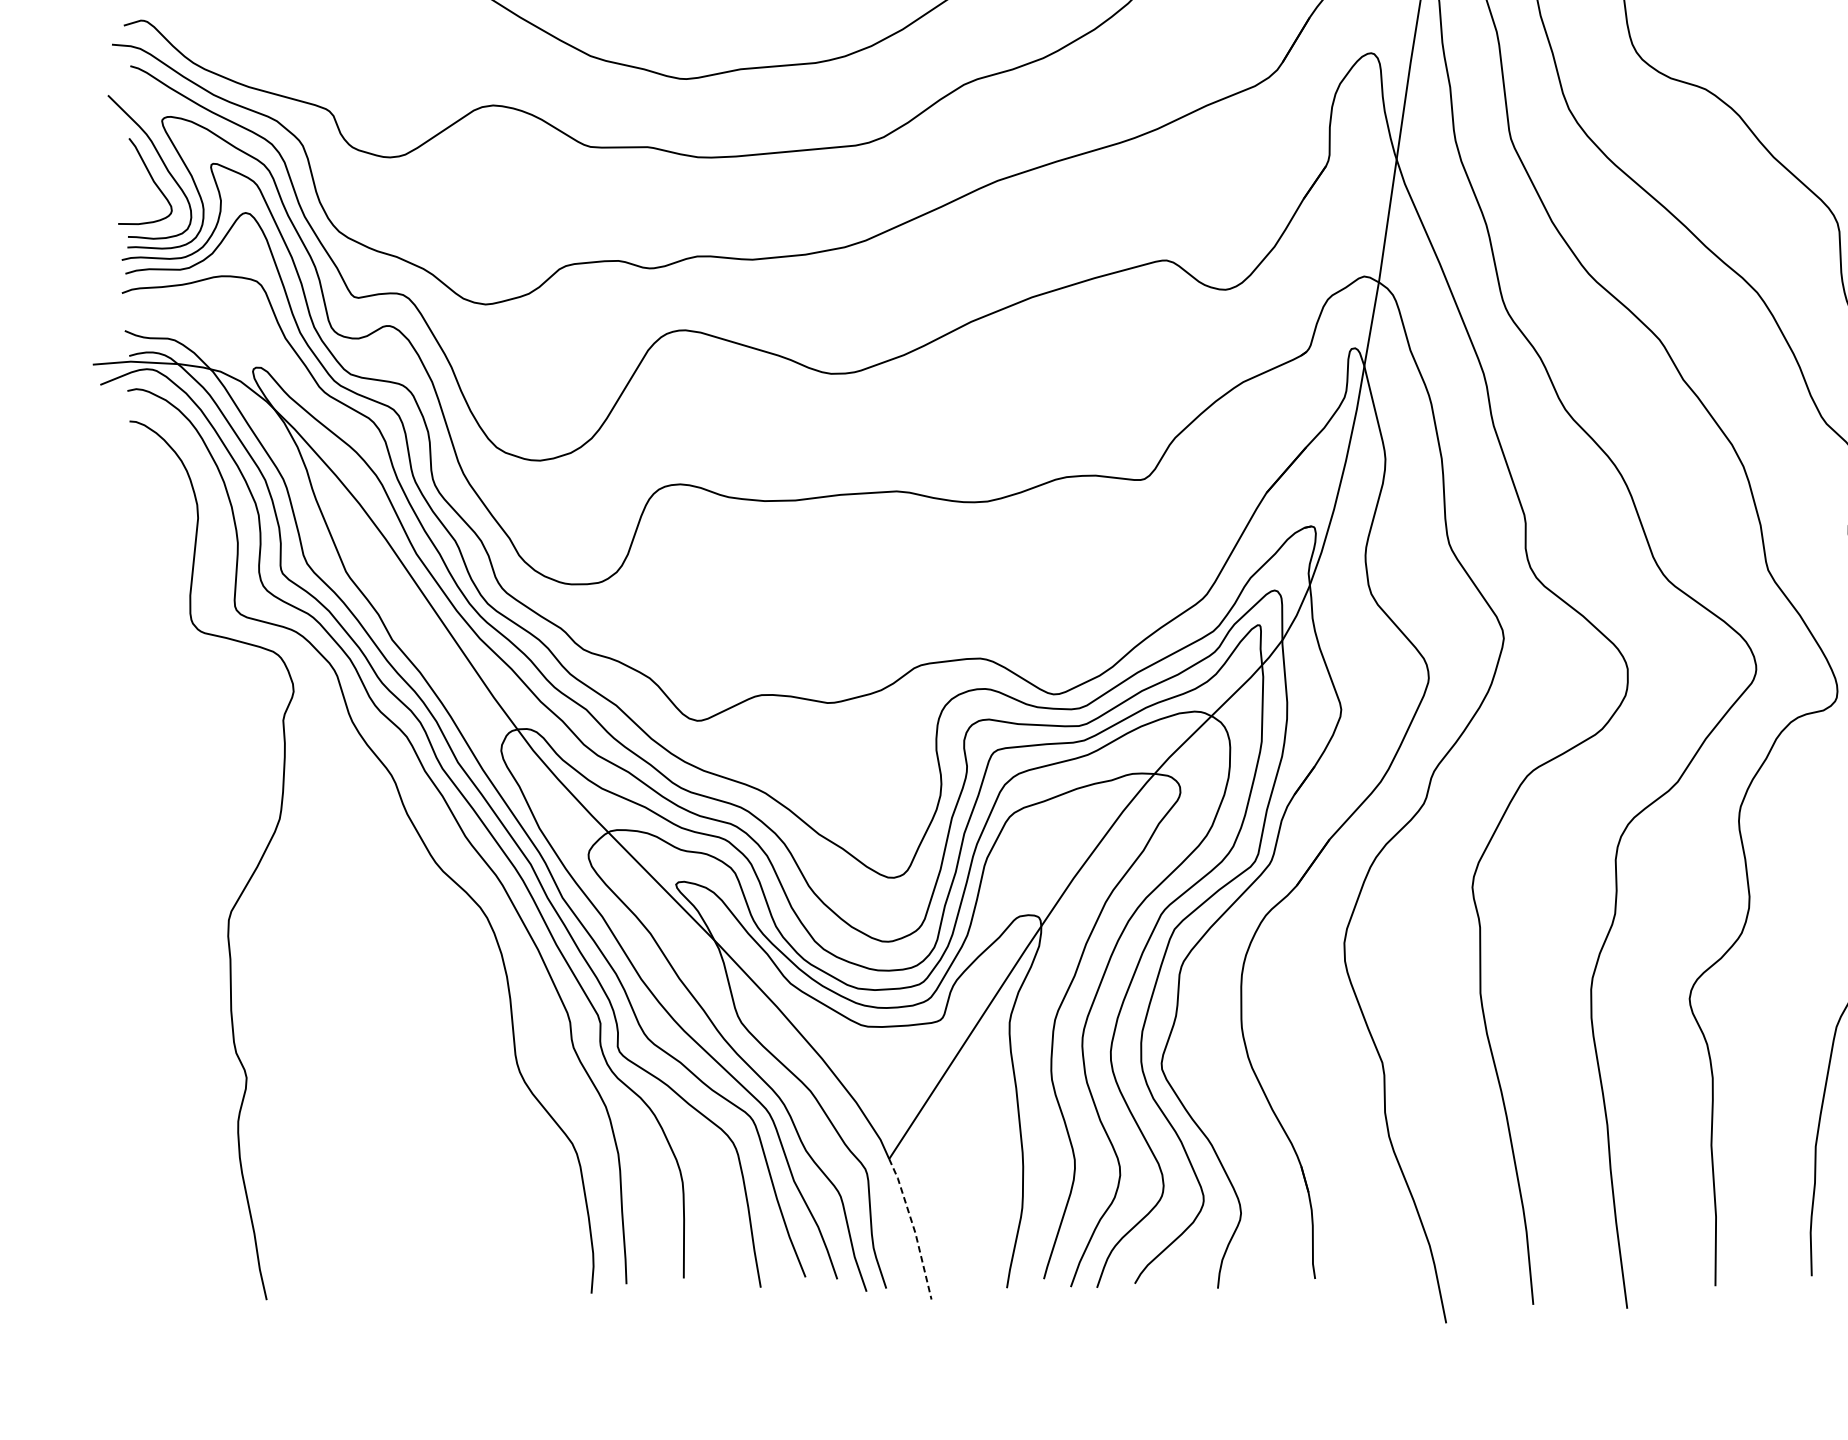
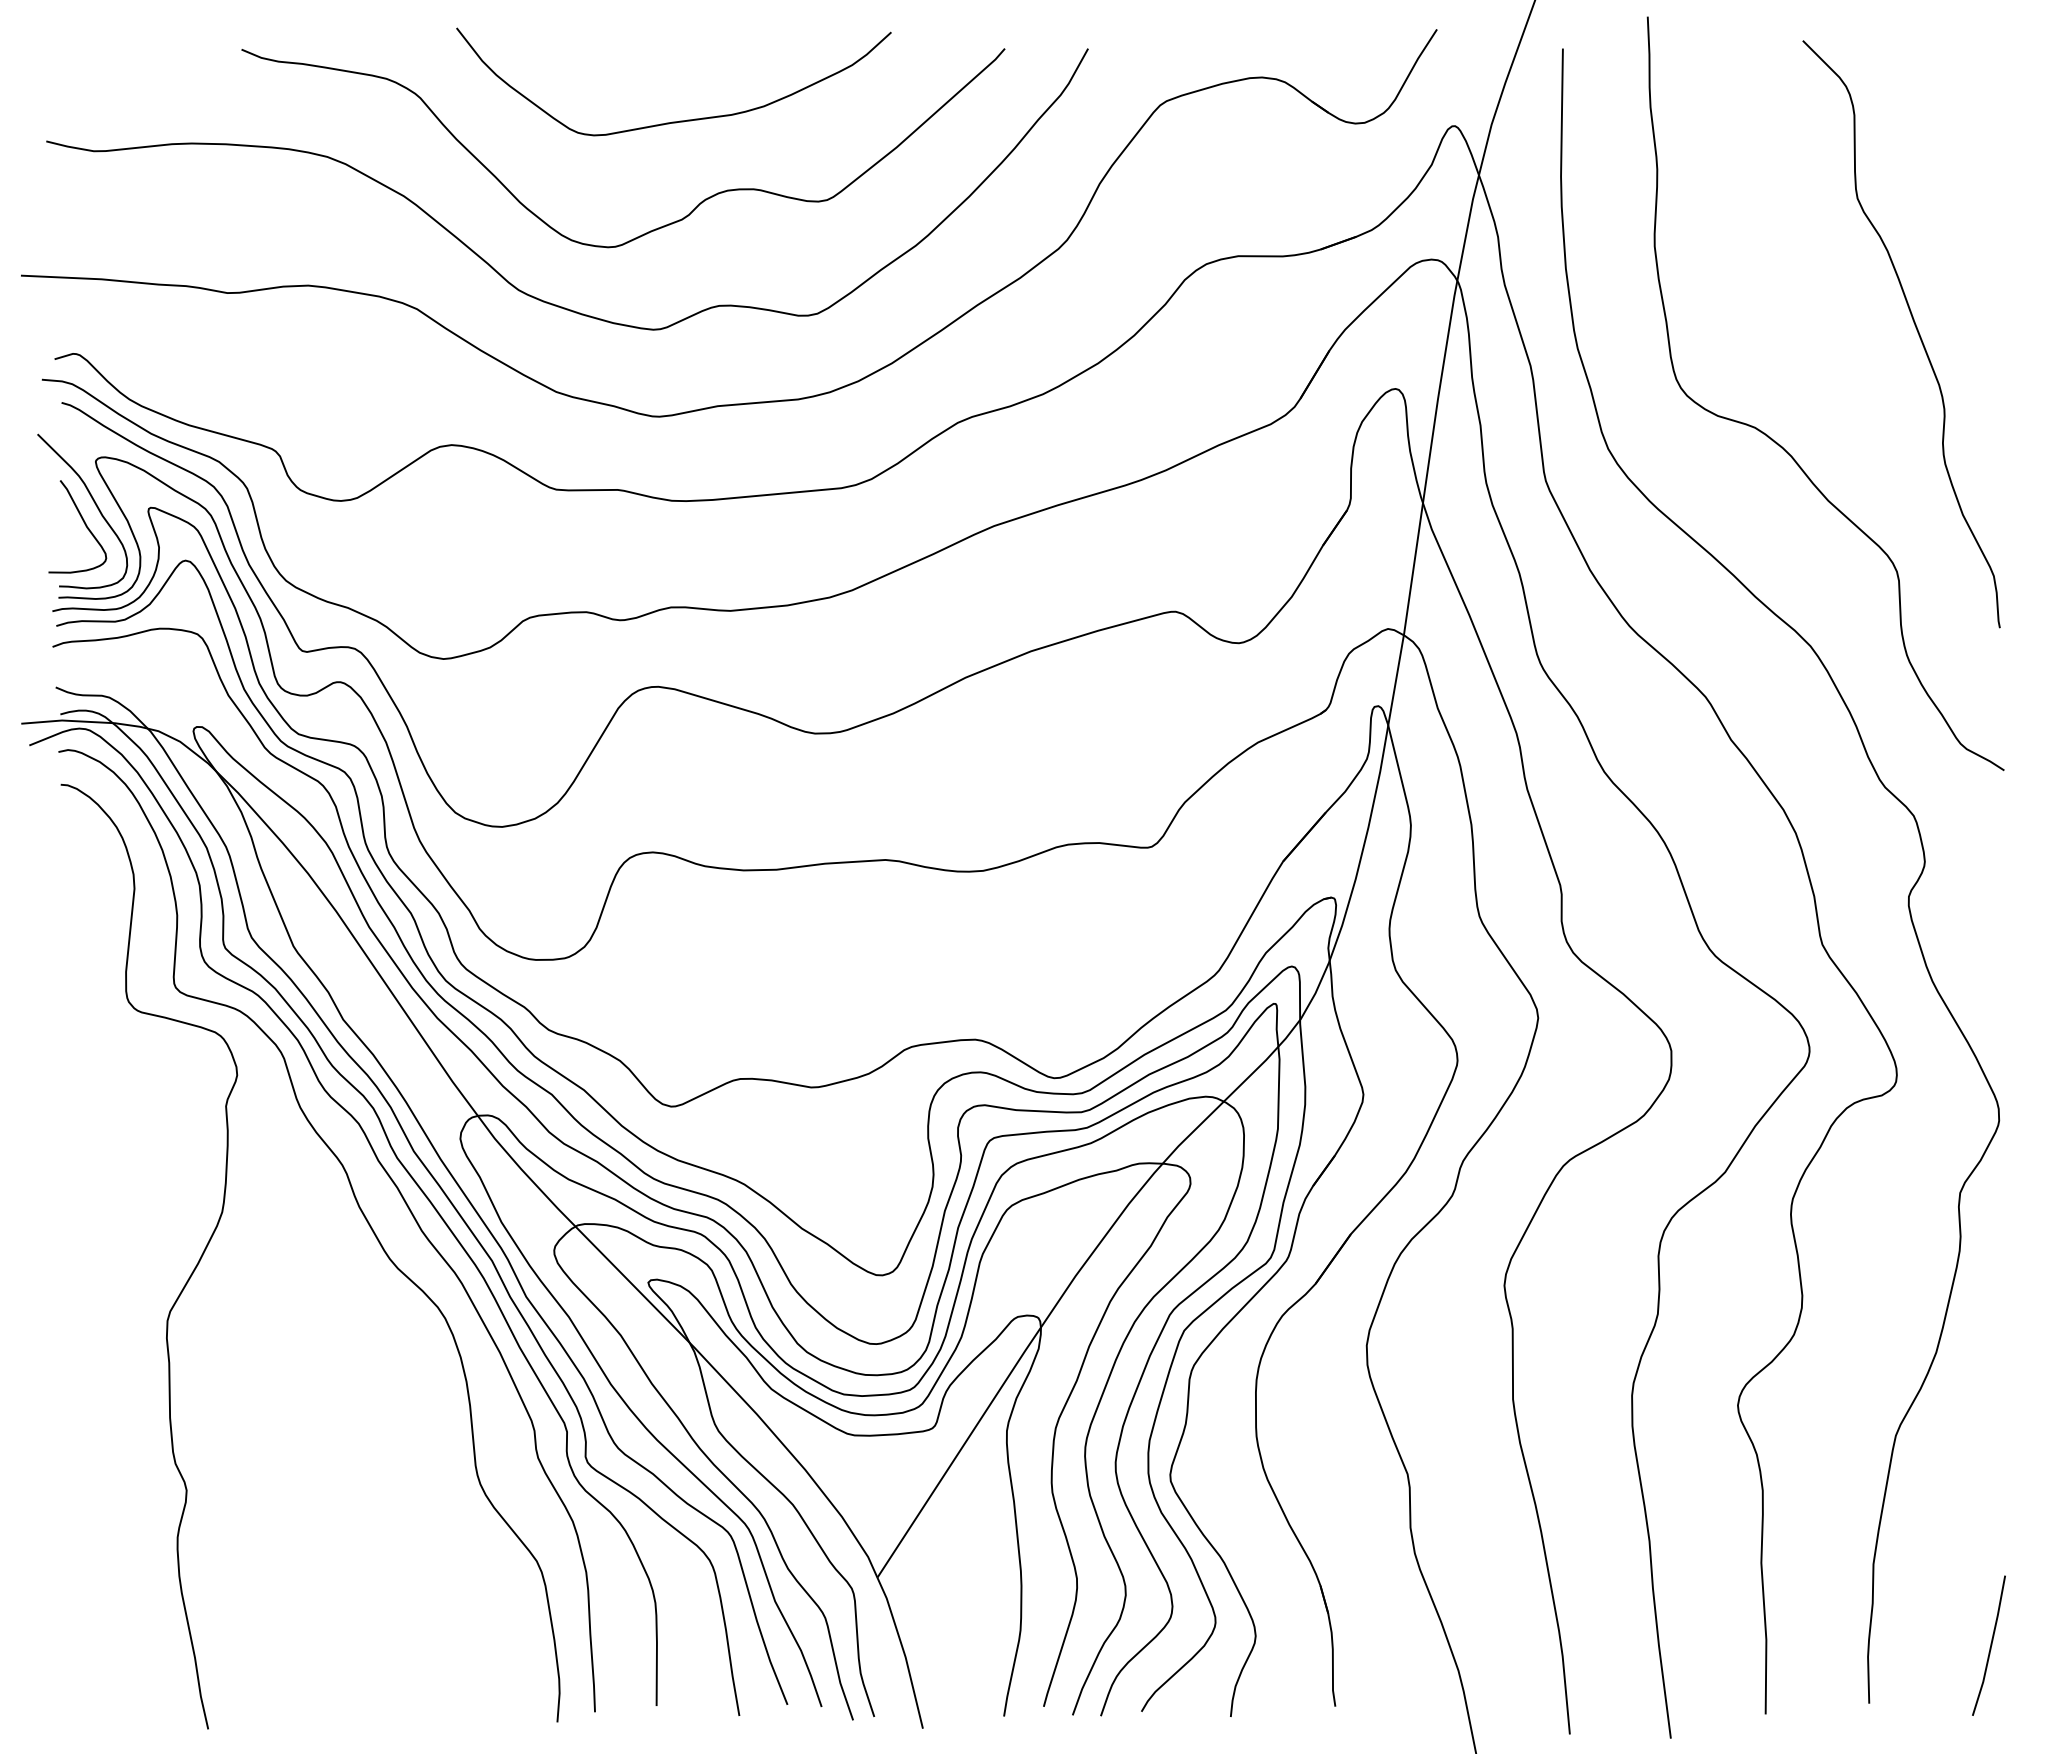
line: (913, 1227) -> (903, 1651), dashed -> solid

